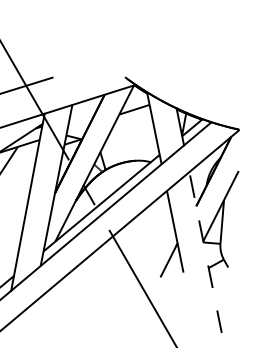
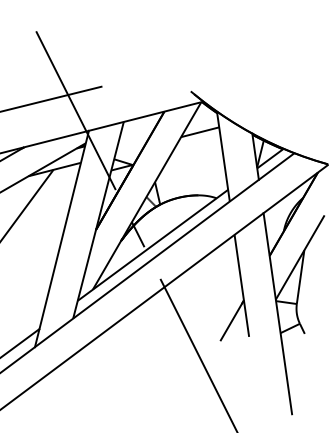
line: (205, 252) -> (277, 313), dashed -> solid

